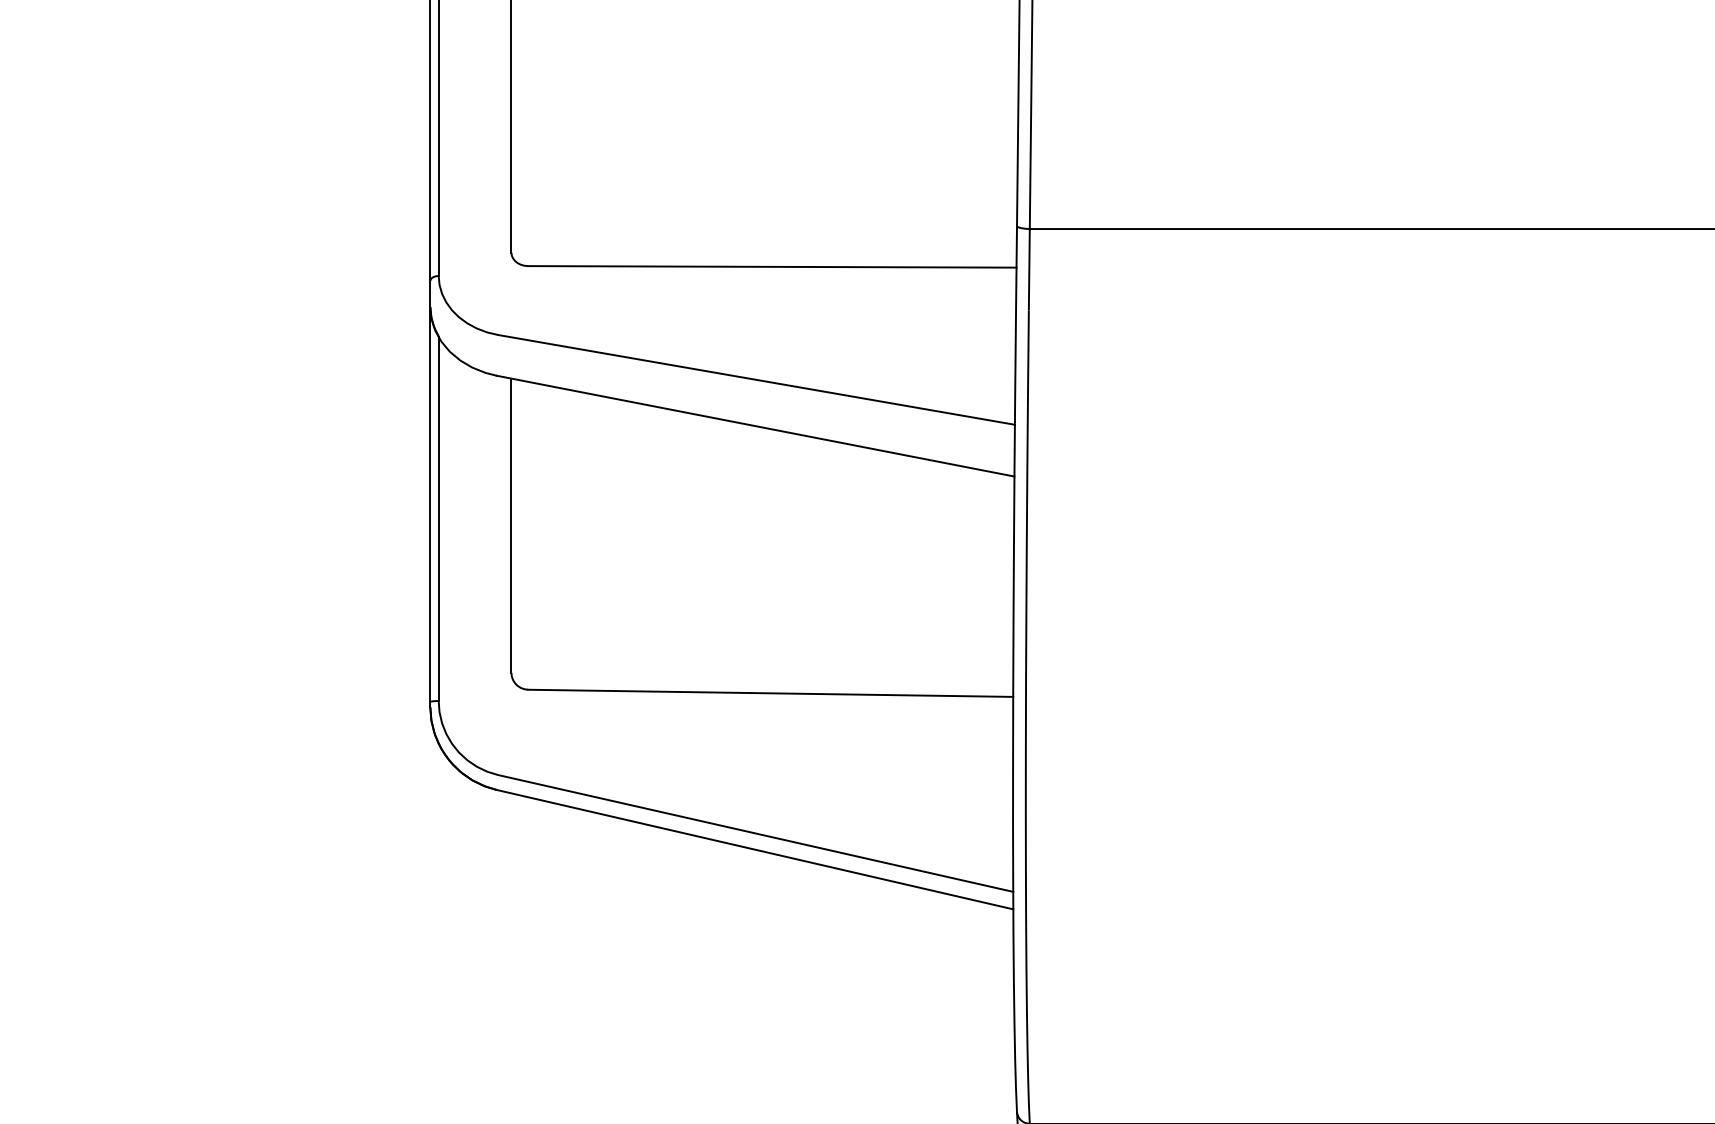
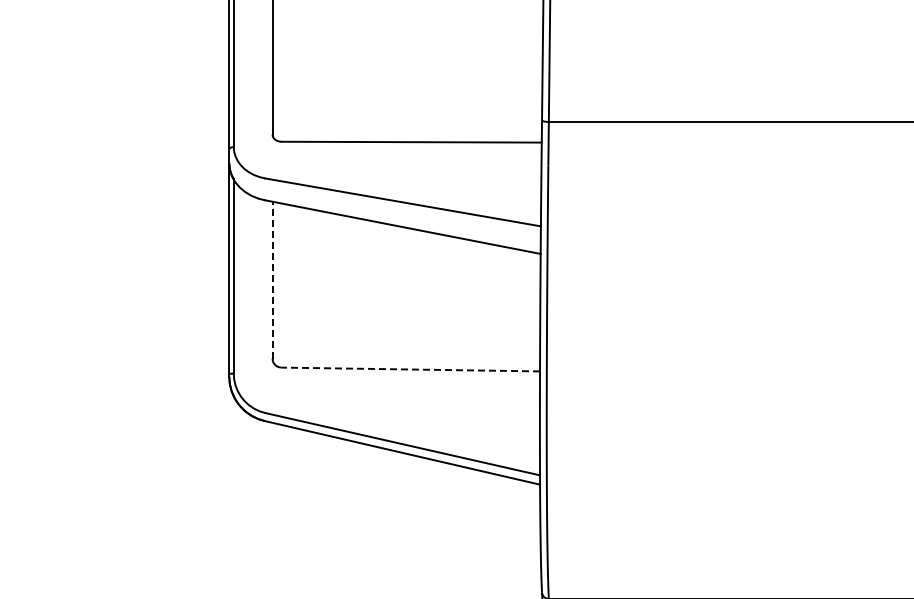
line: (511, 524) -> (272, 279), solid -> dashed
line: (770, 693) -> (410, 369), solid -> dashed

